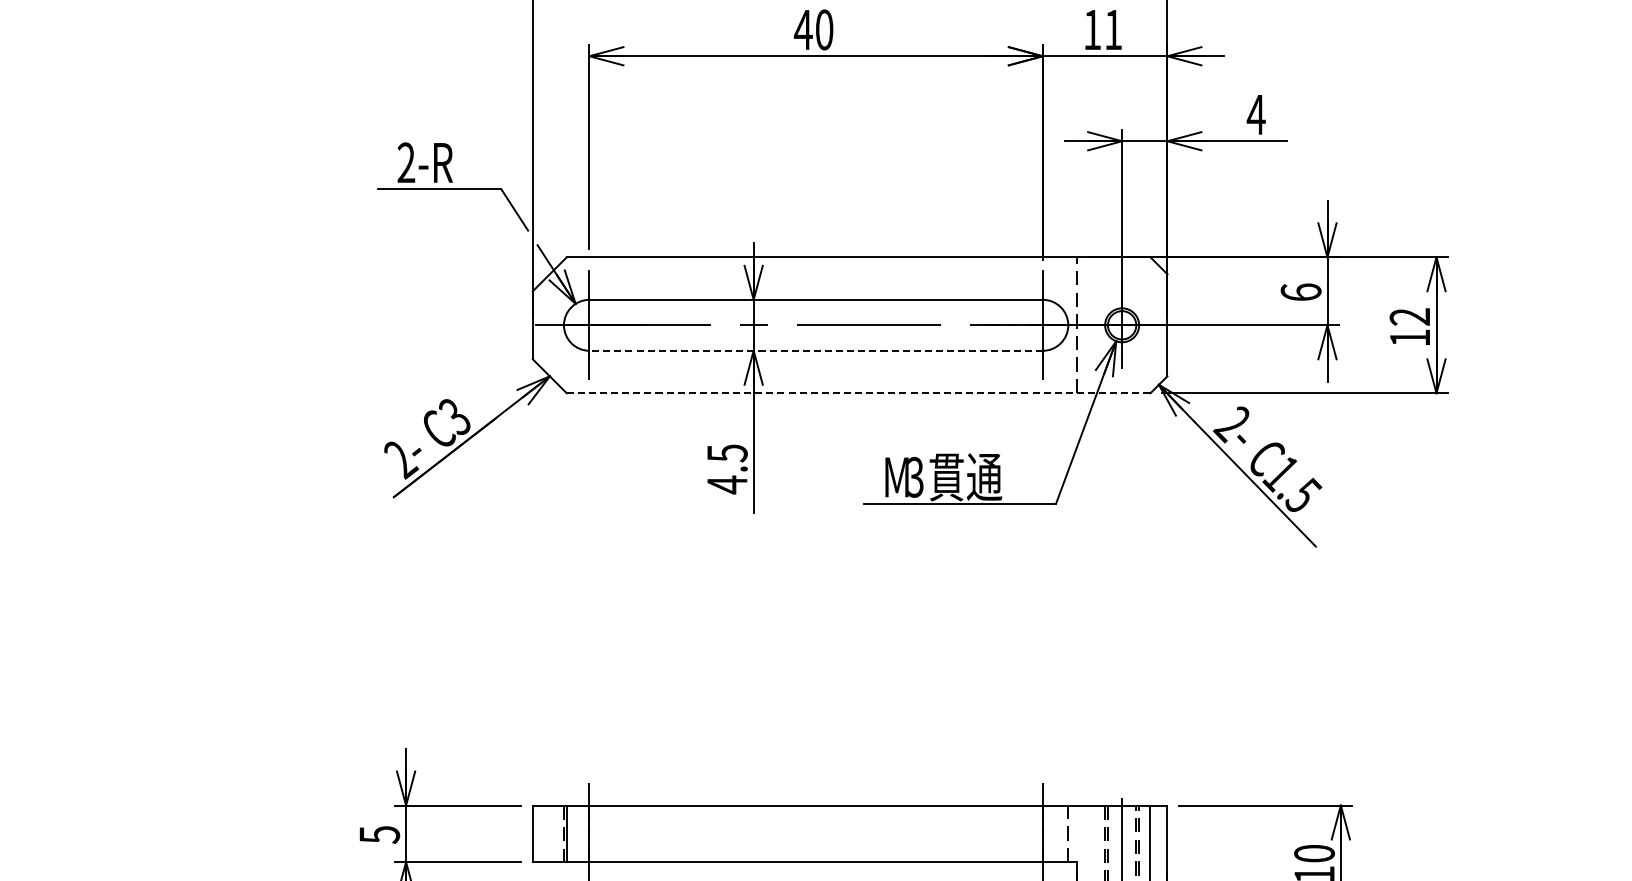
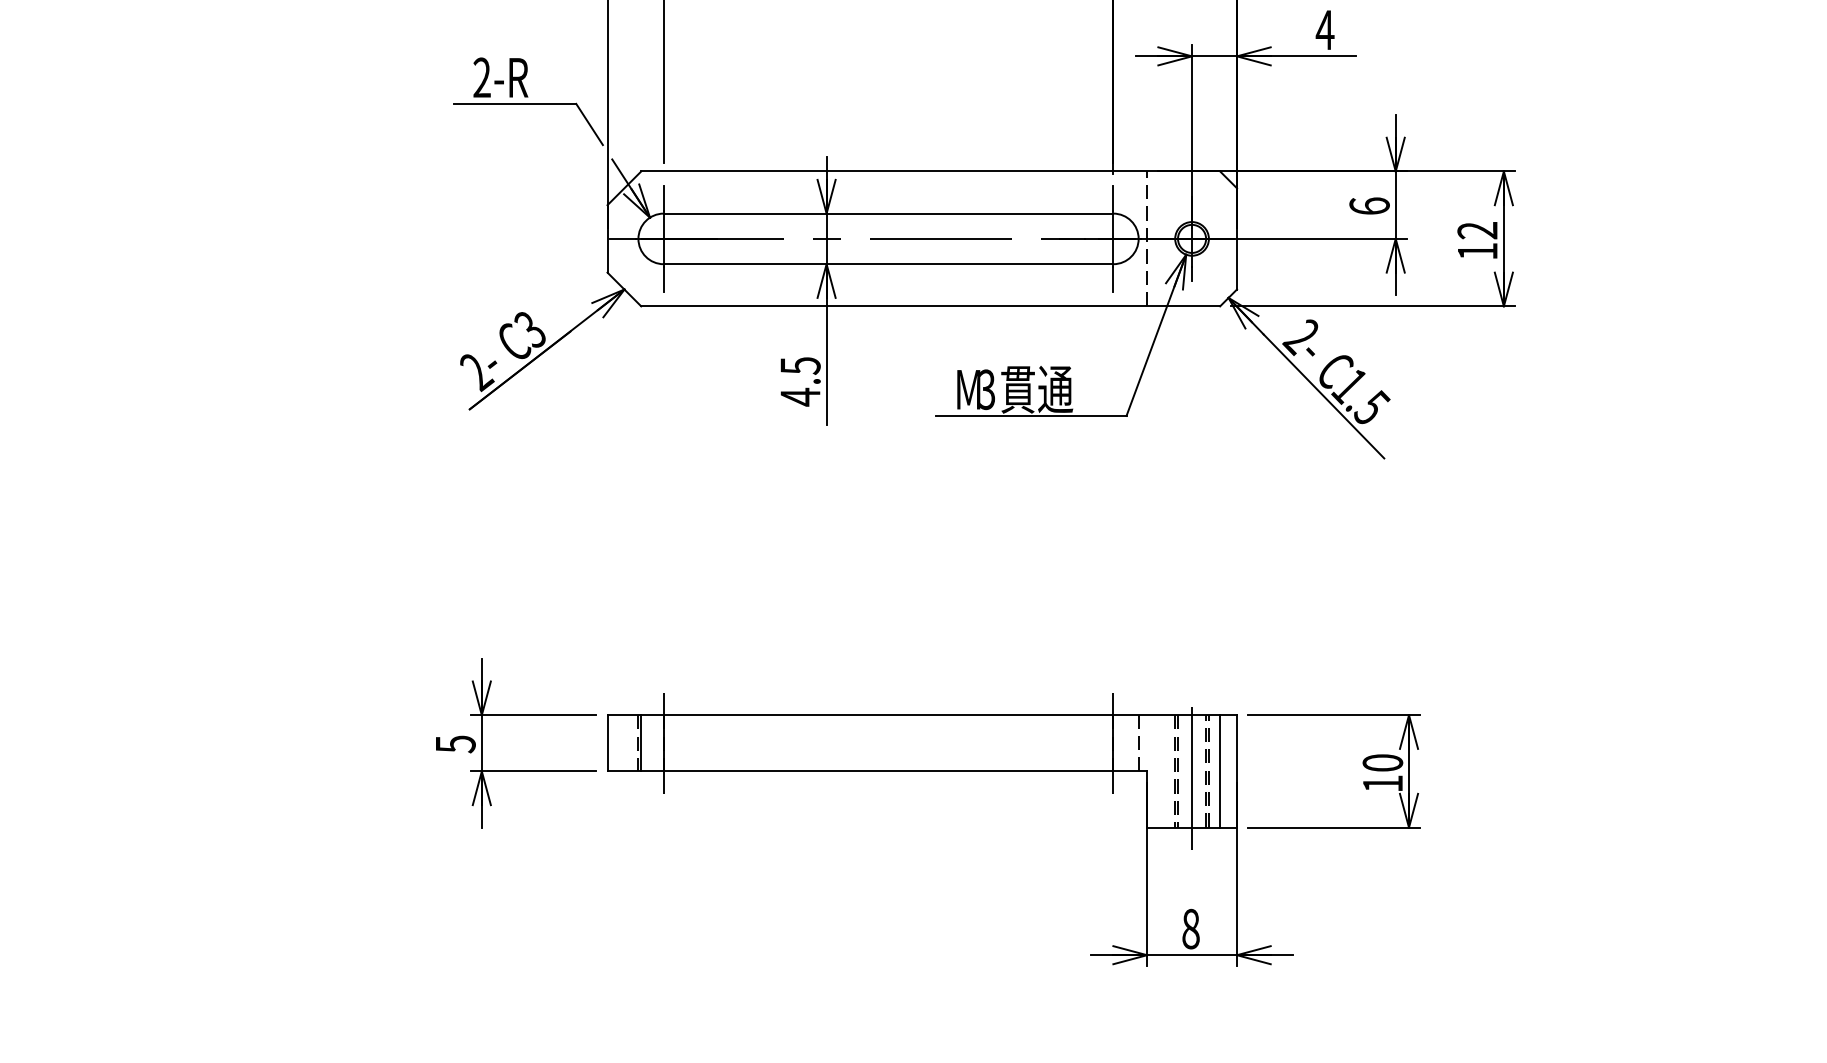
line: (816, 351) -> (888, 264), dashed -> solid
line: (858, 393) -> (930, 306), dashed -> solid

